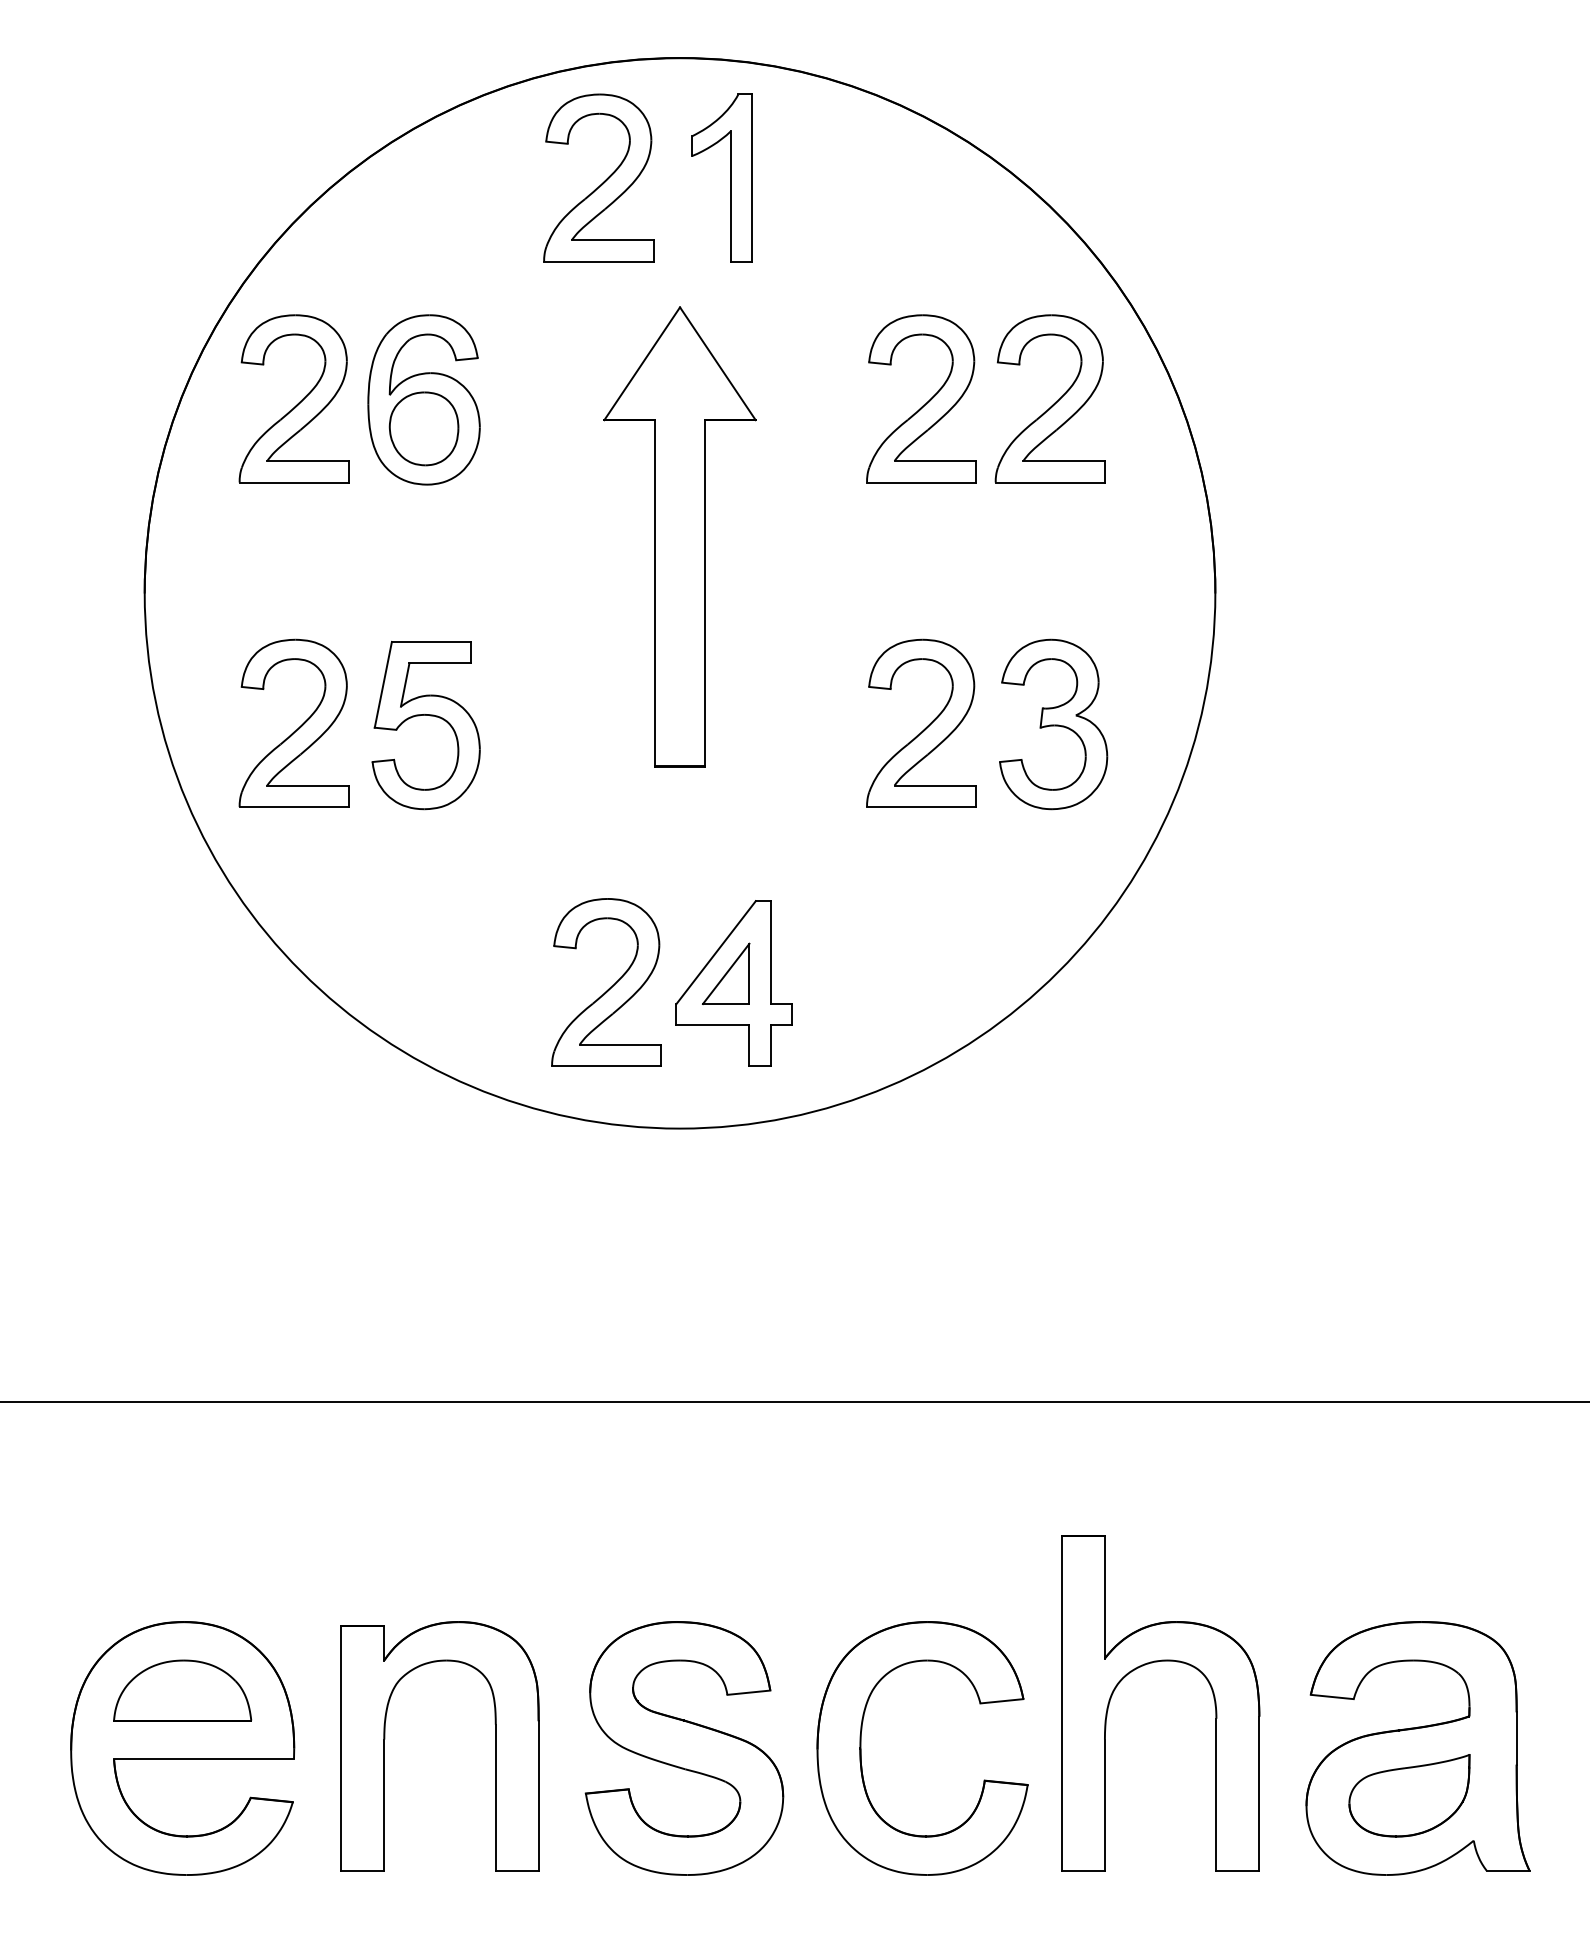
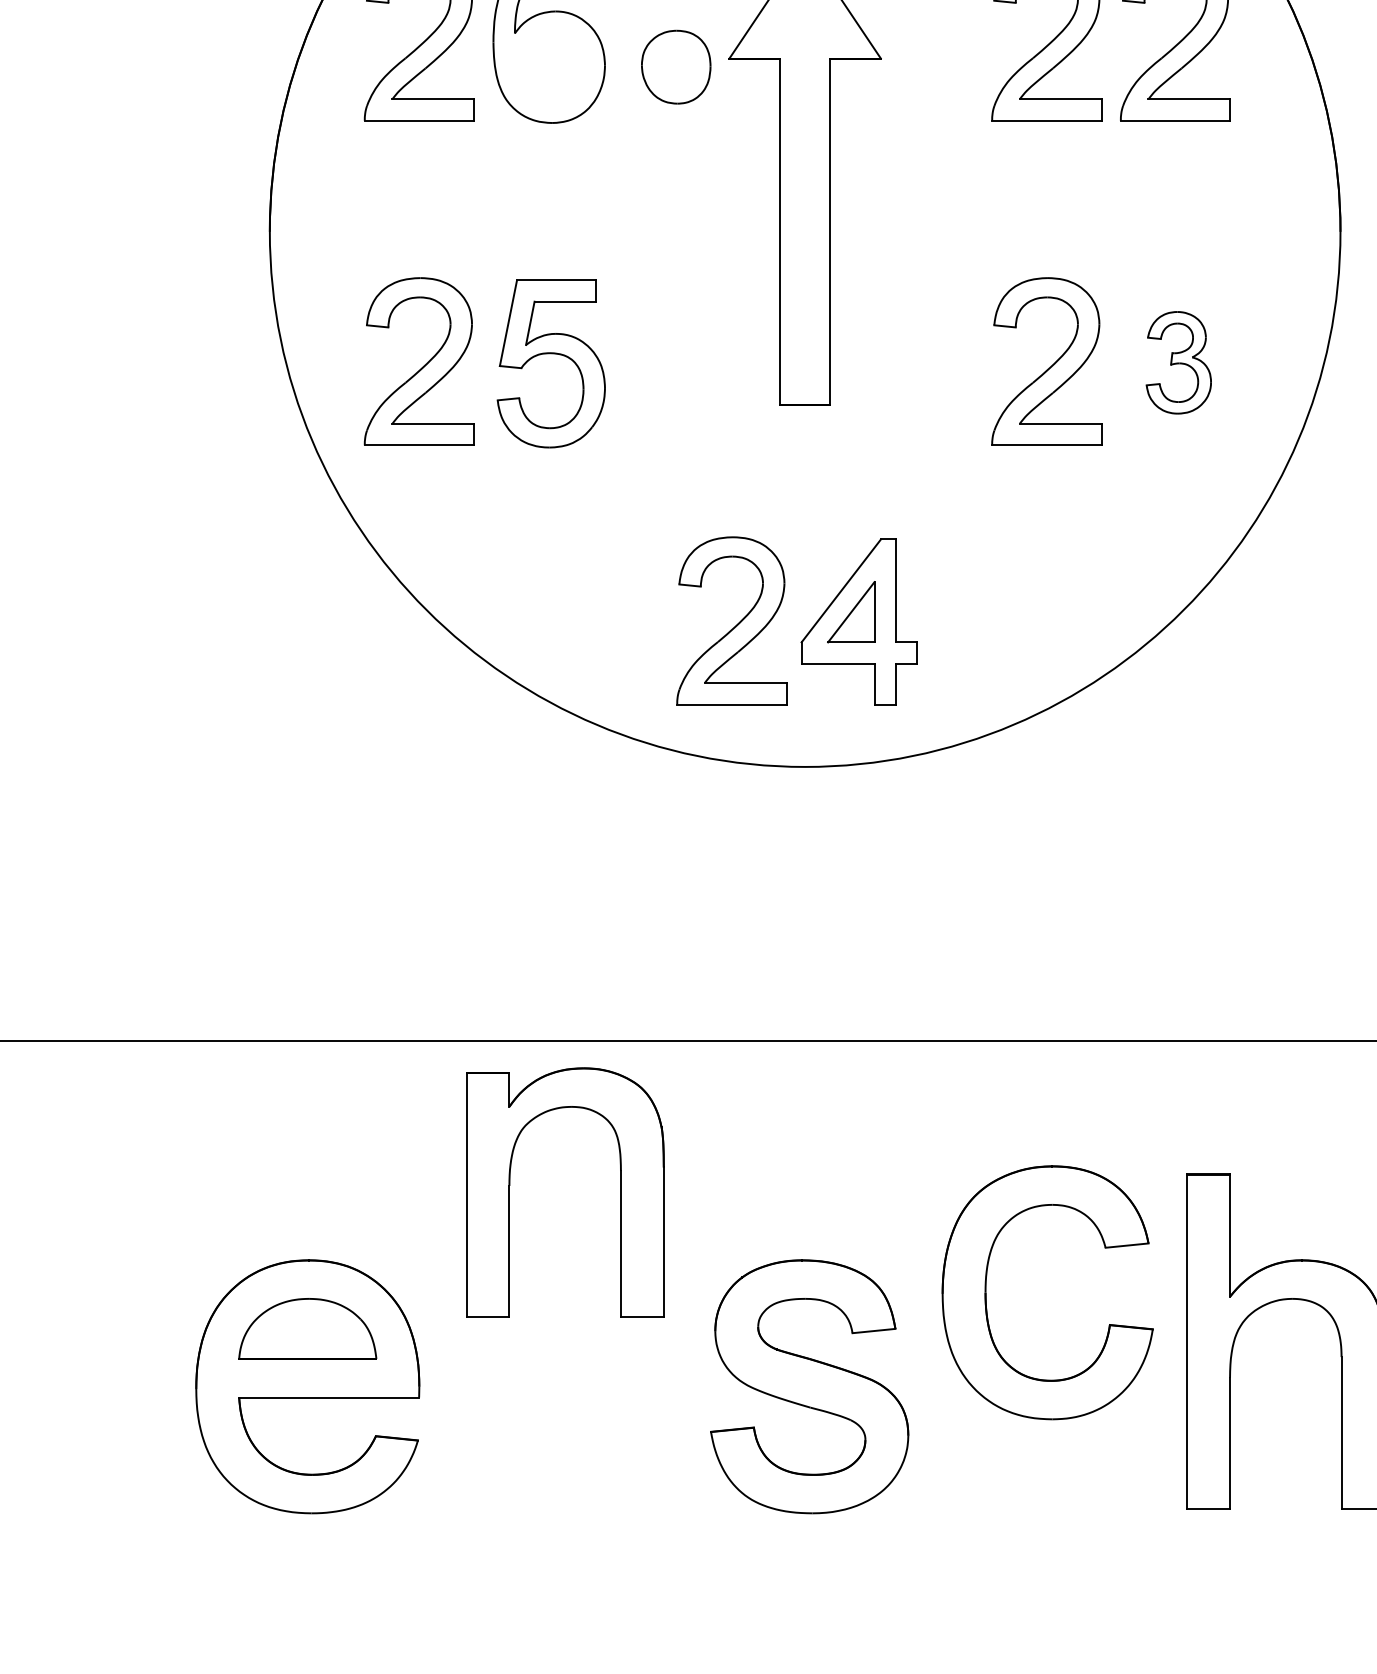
part: (423, 428) -> (675, 66), moved
part: (1053, 724) -> (1178, 362), size x0.6
part: (385, 1739) -> (510, 1185), moved
part: (861, 1748) -> (986, 1292), moved

